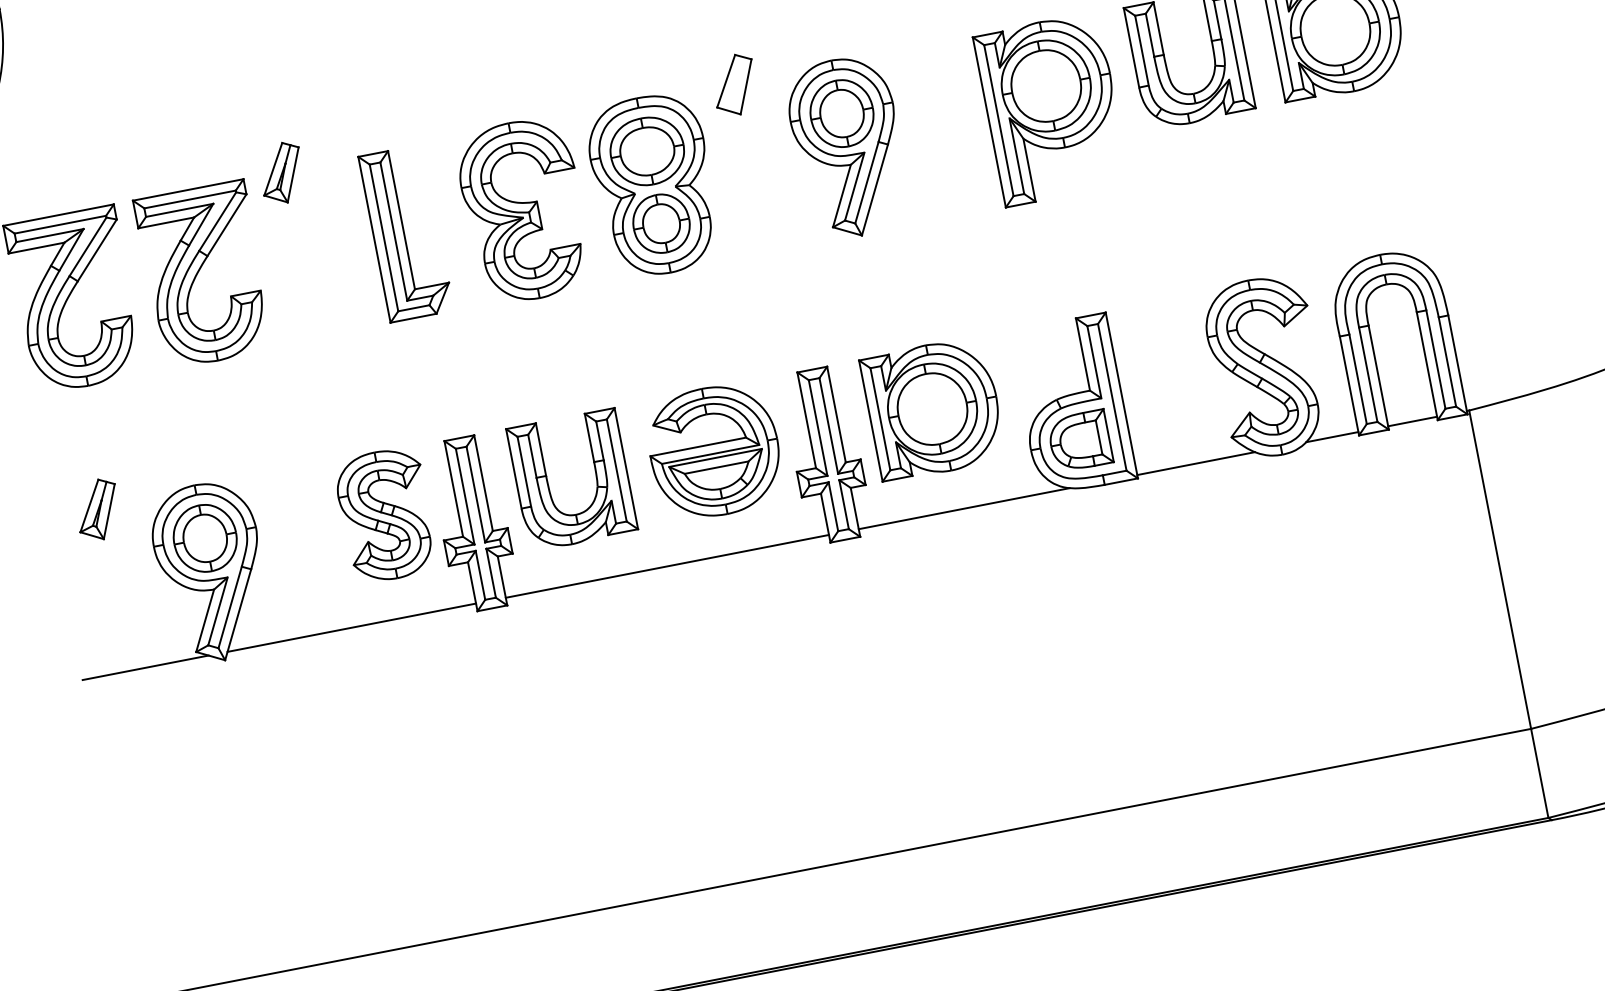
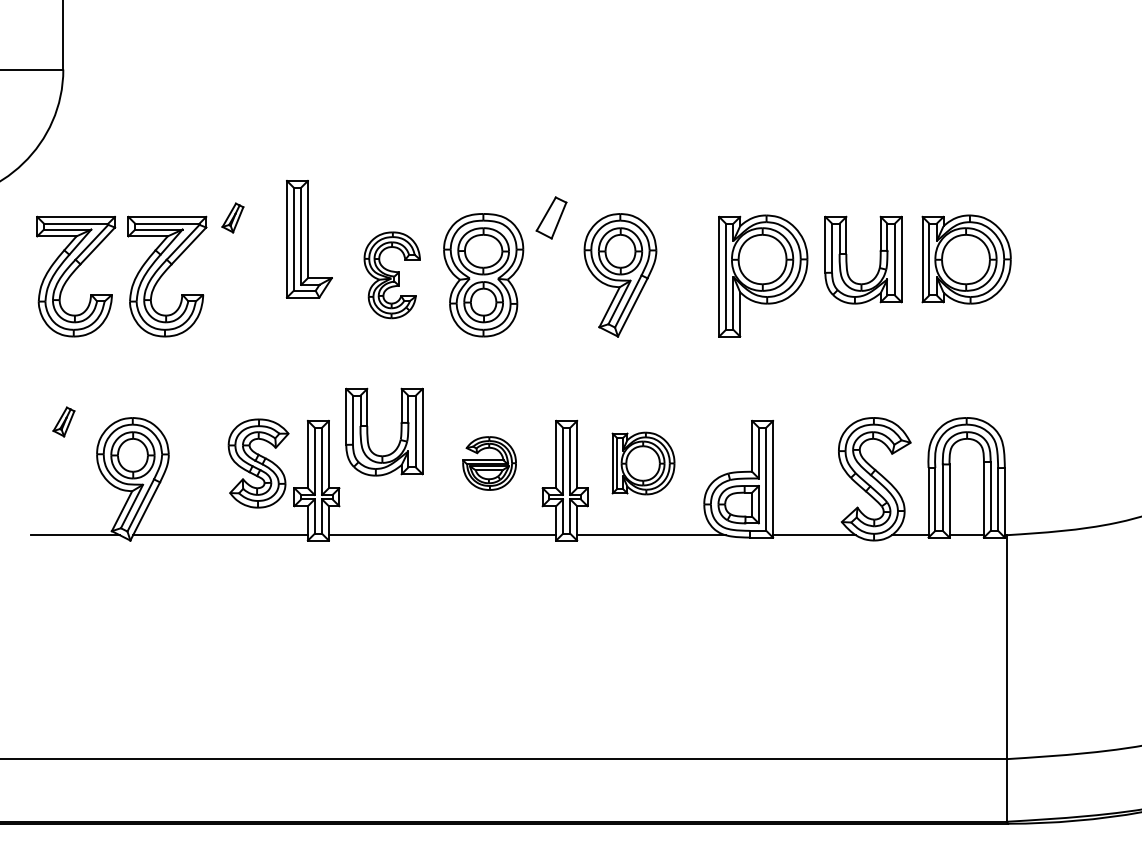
part: (280, 172) -> (232, 217), size x0.7
part: (523, 211) -> (391, 275), size x0.7
part: (405, 234) -> (308, 239), moved
part: (933, 408) -> (643, 463), size x0.7
part: (714, 451) -> (489, 463), size x0.6
part: (549, 483) -> (368, 431), moved
part: (97, 509) -> (63, 421), size x0.7

